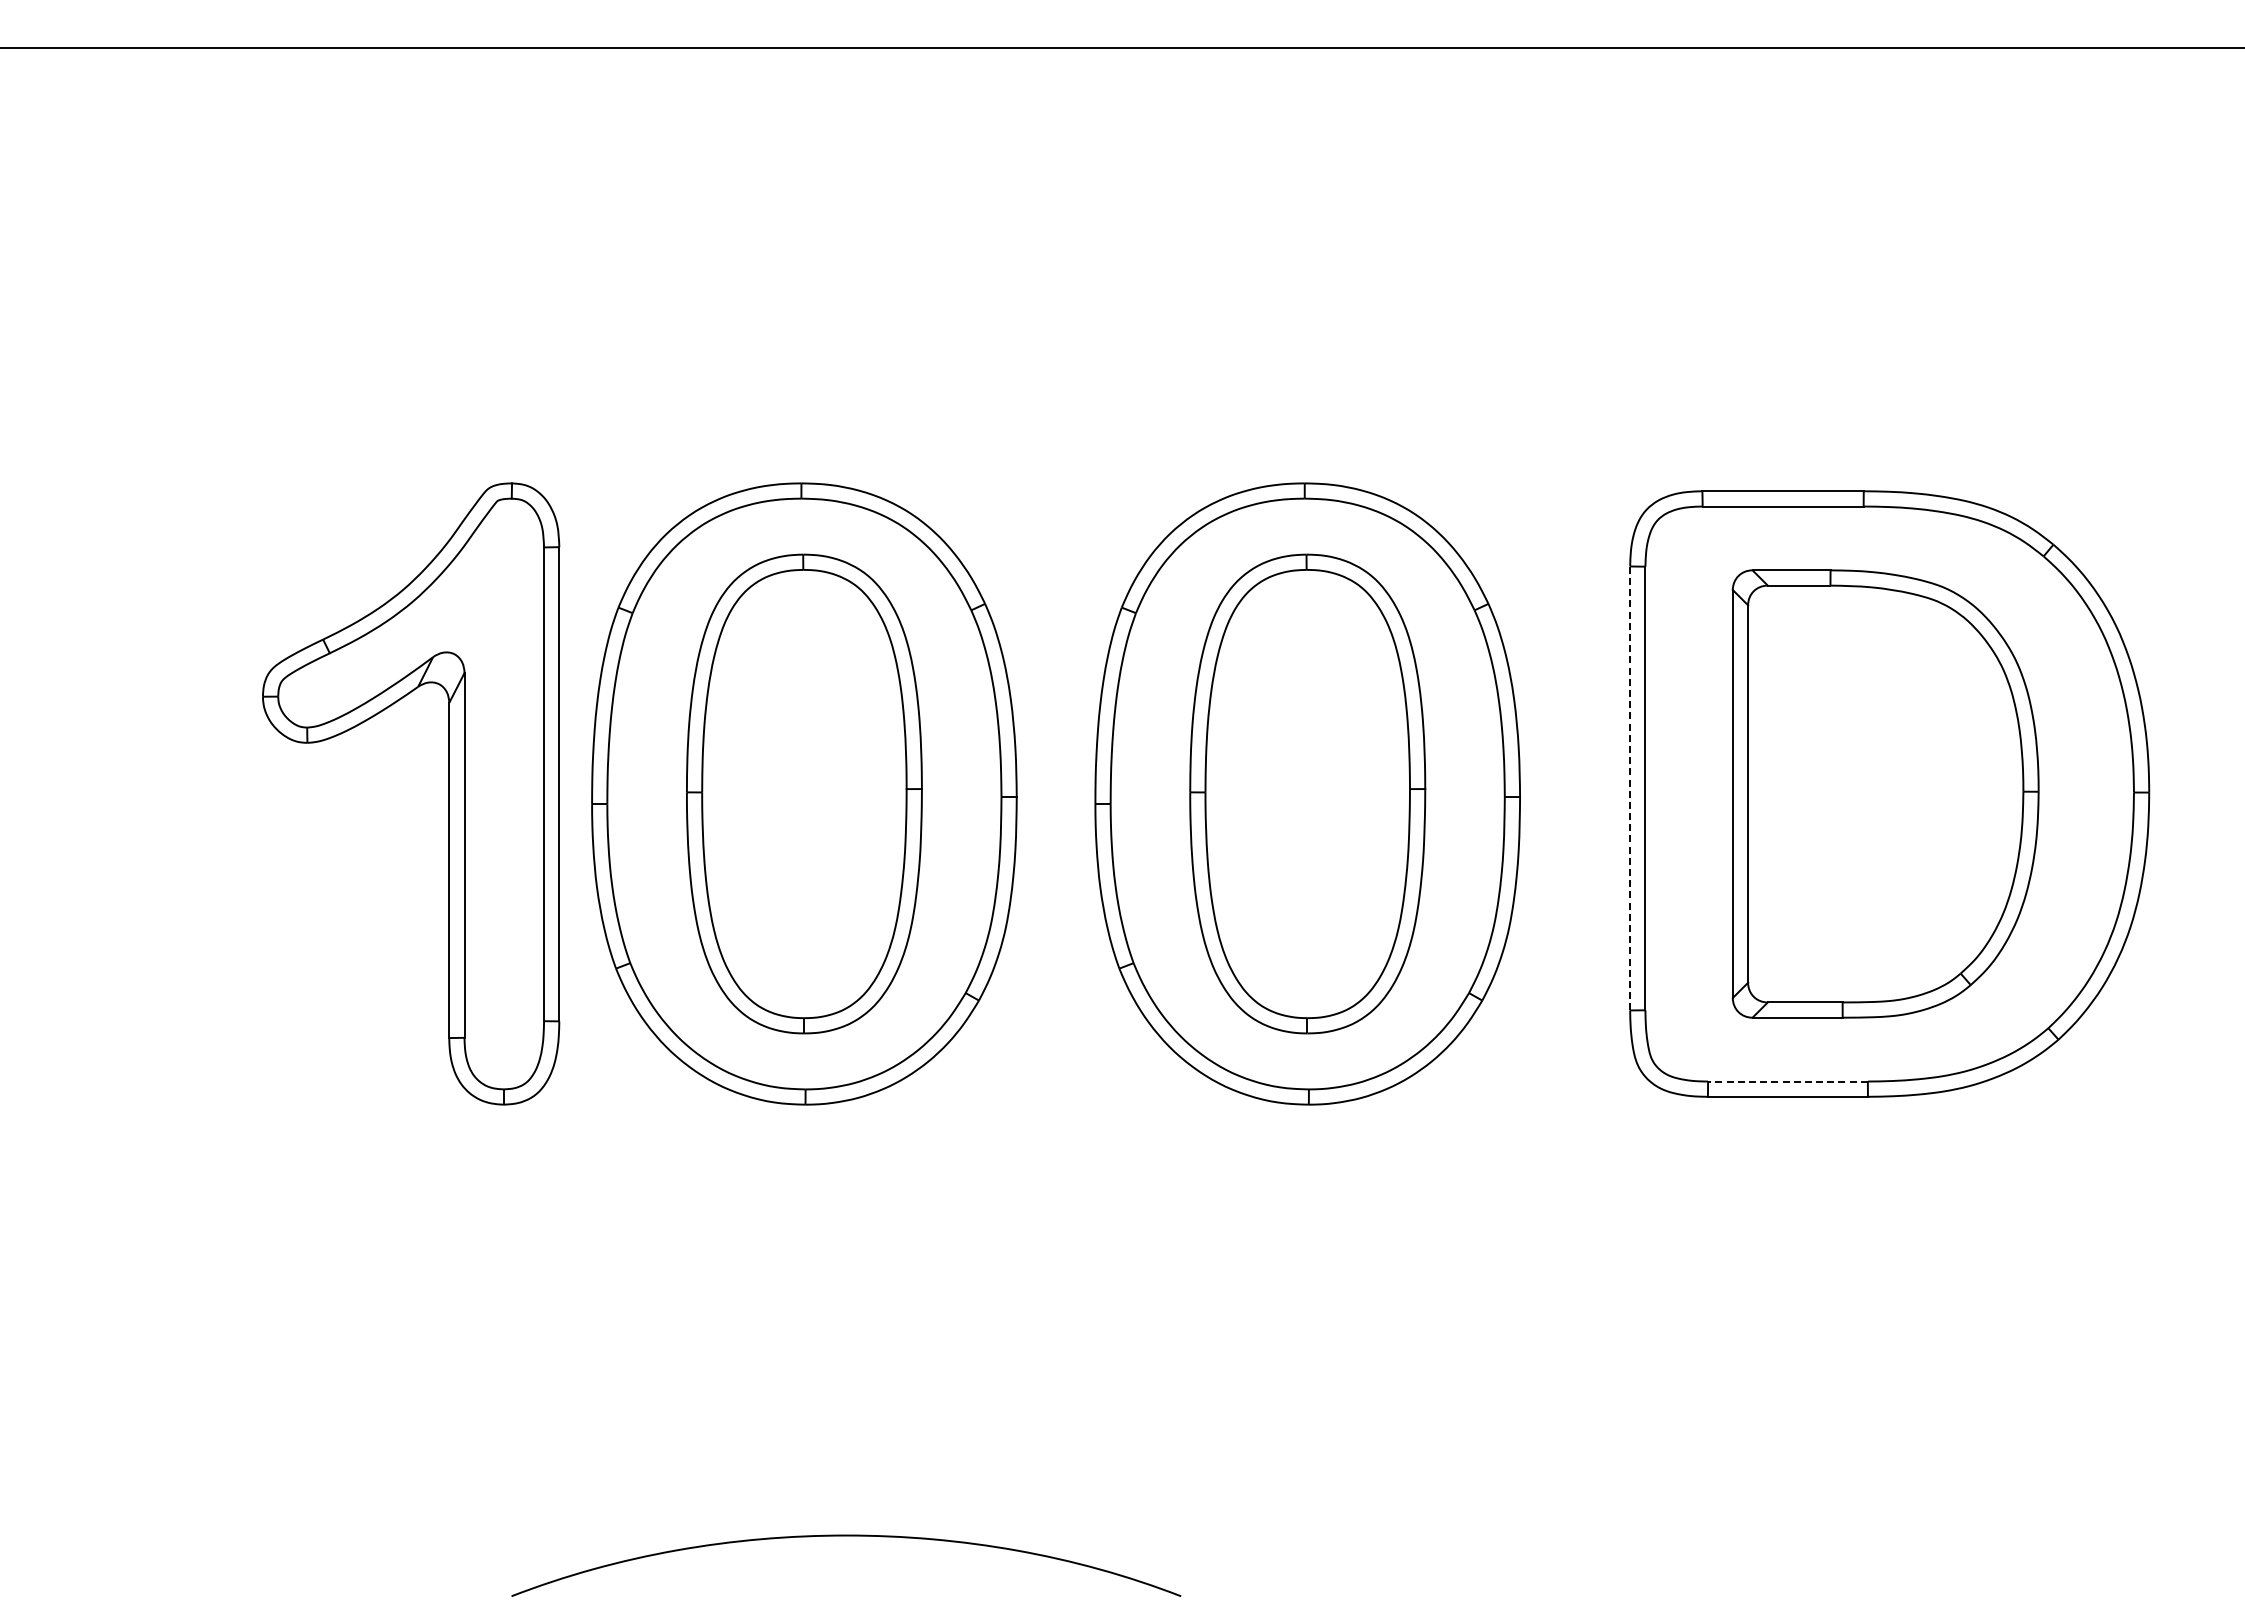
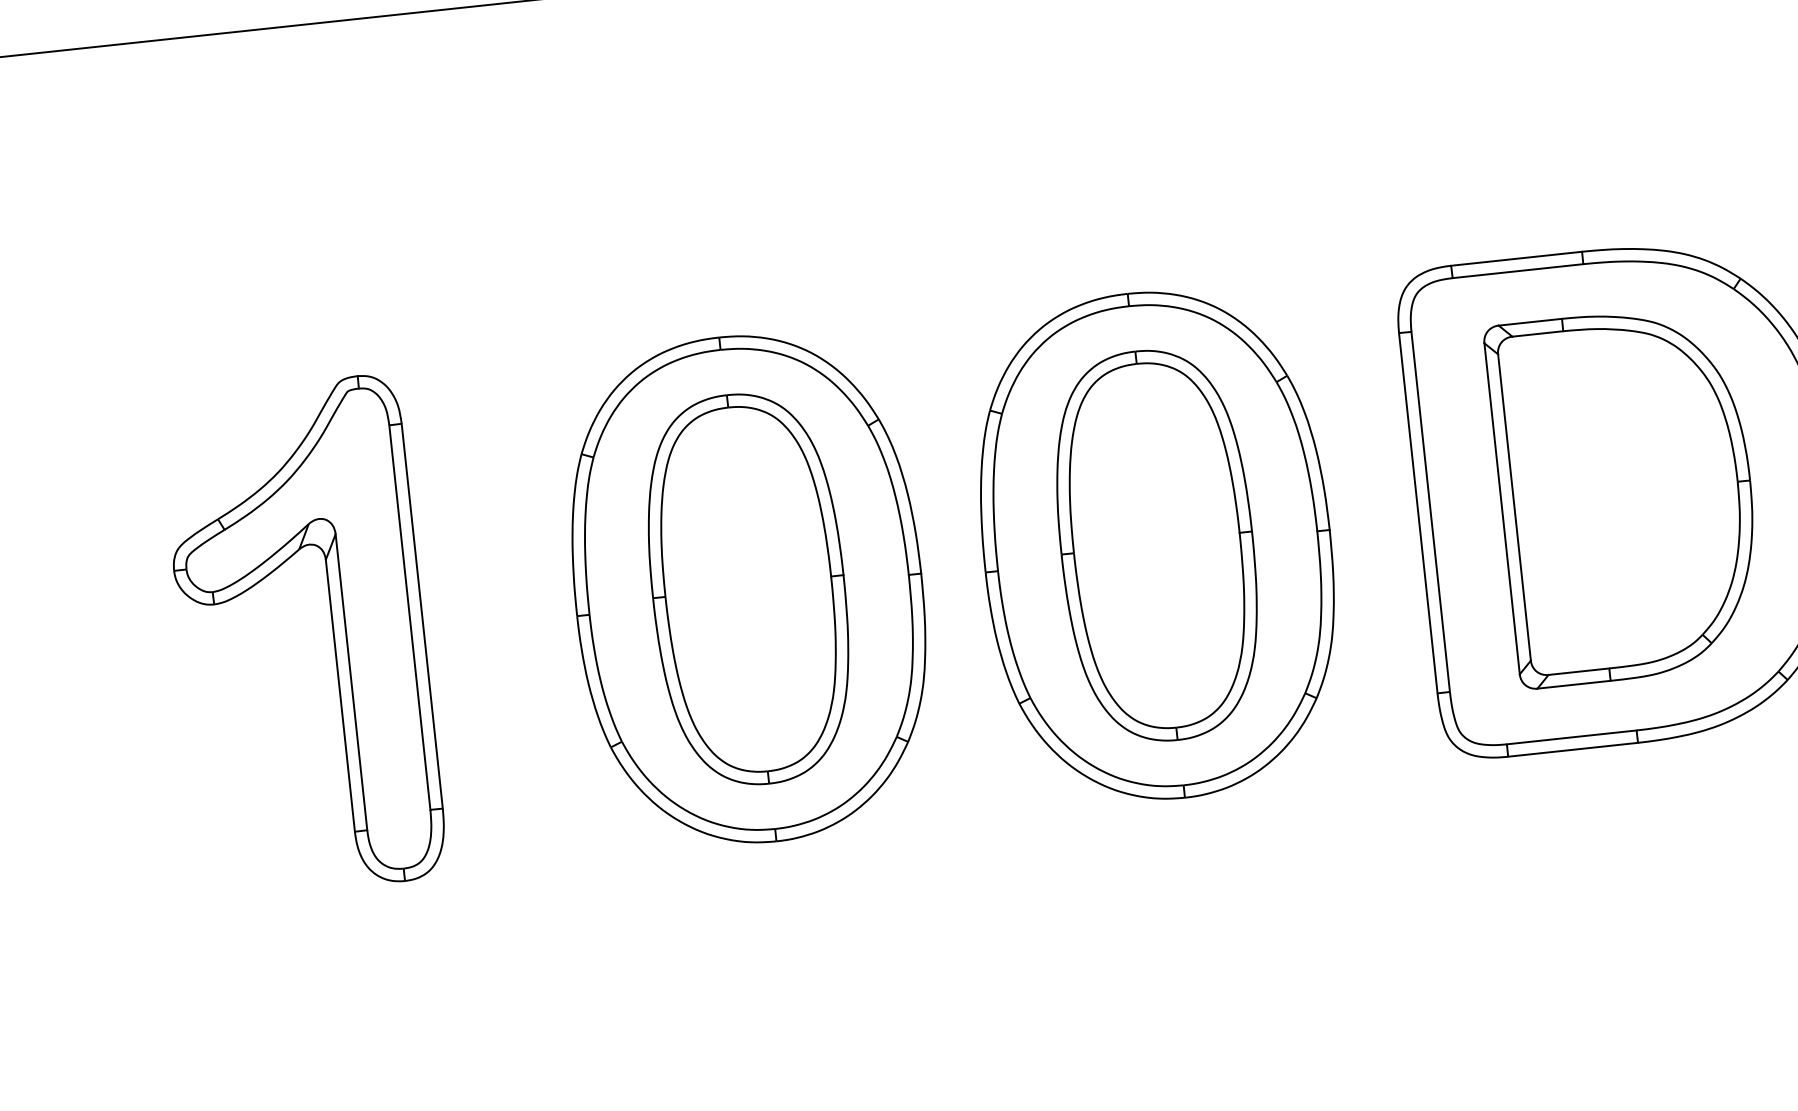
line: (1630, 788) -> (1418, 513), dashed -> solid
part: (448, 793) -> (333, 633), moved
line: (1787, 1081) -> (1571, 737), dashed -> solid

